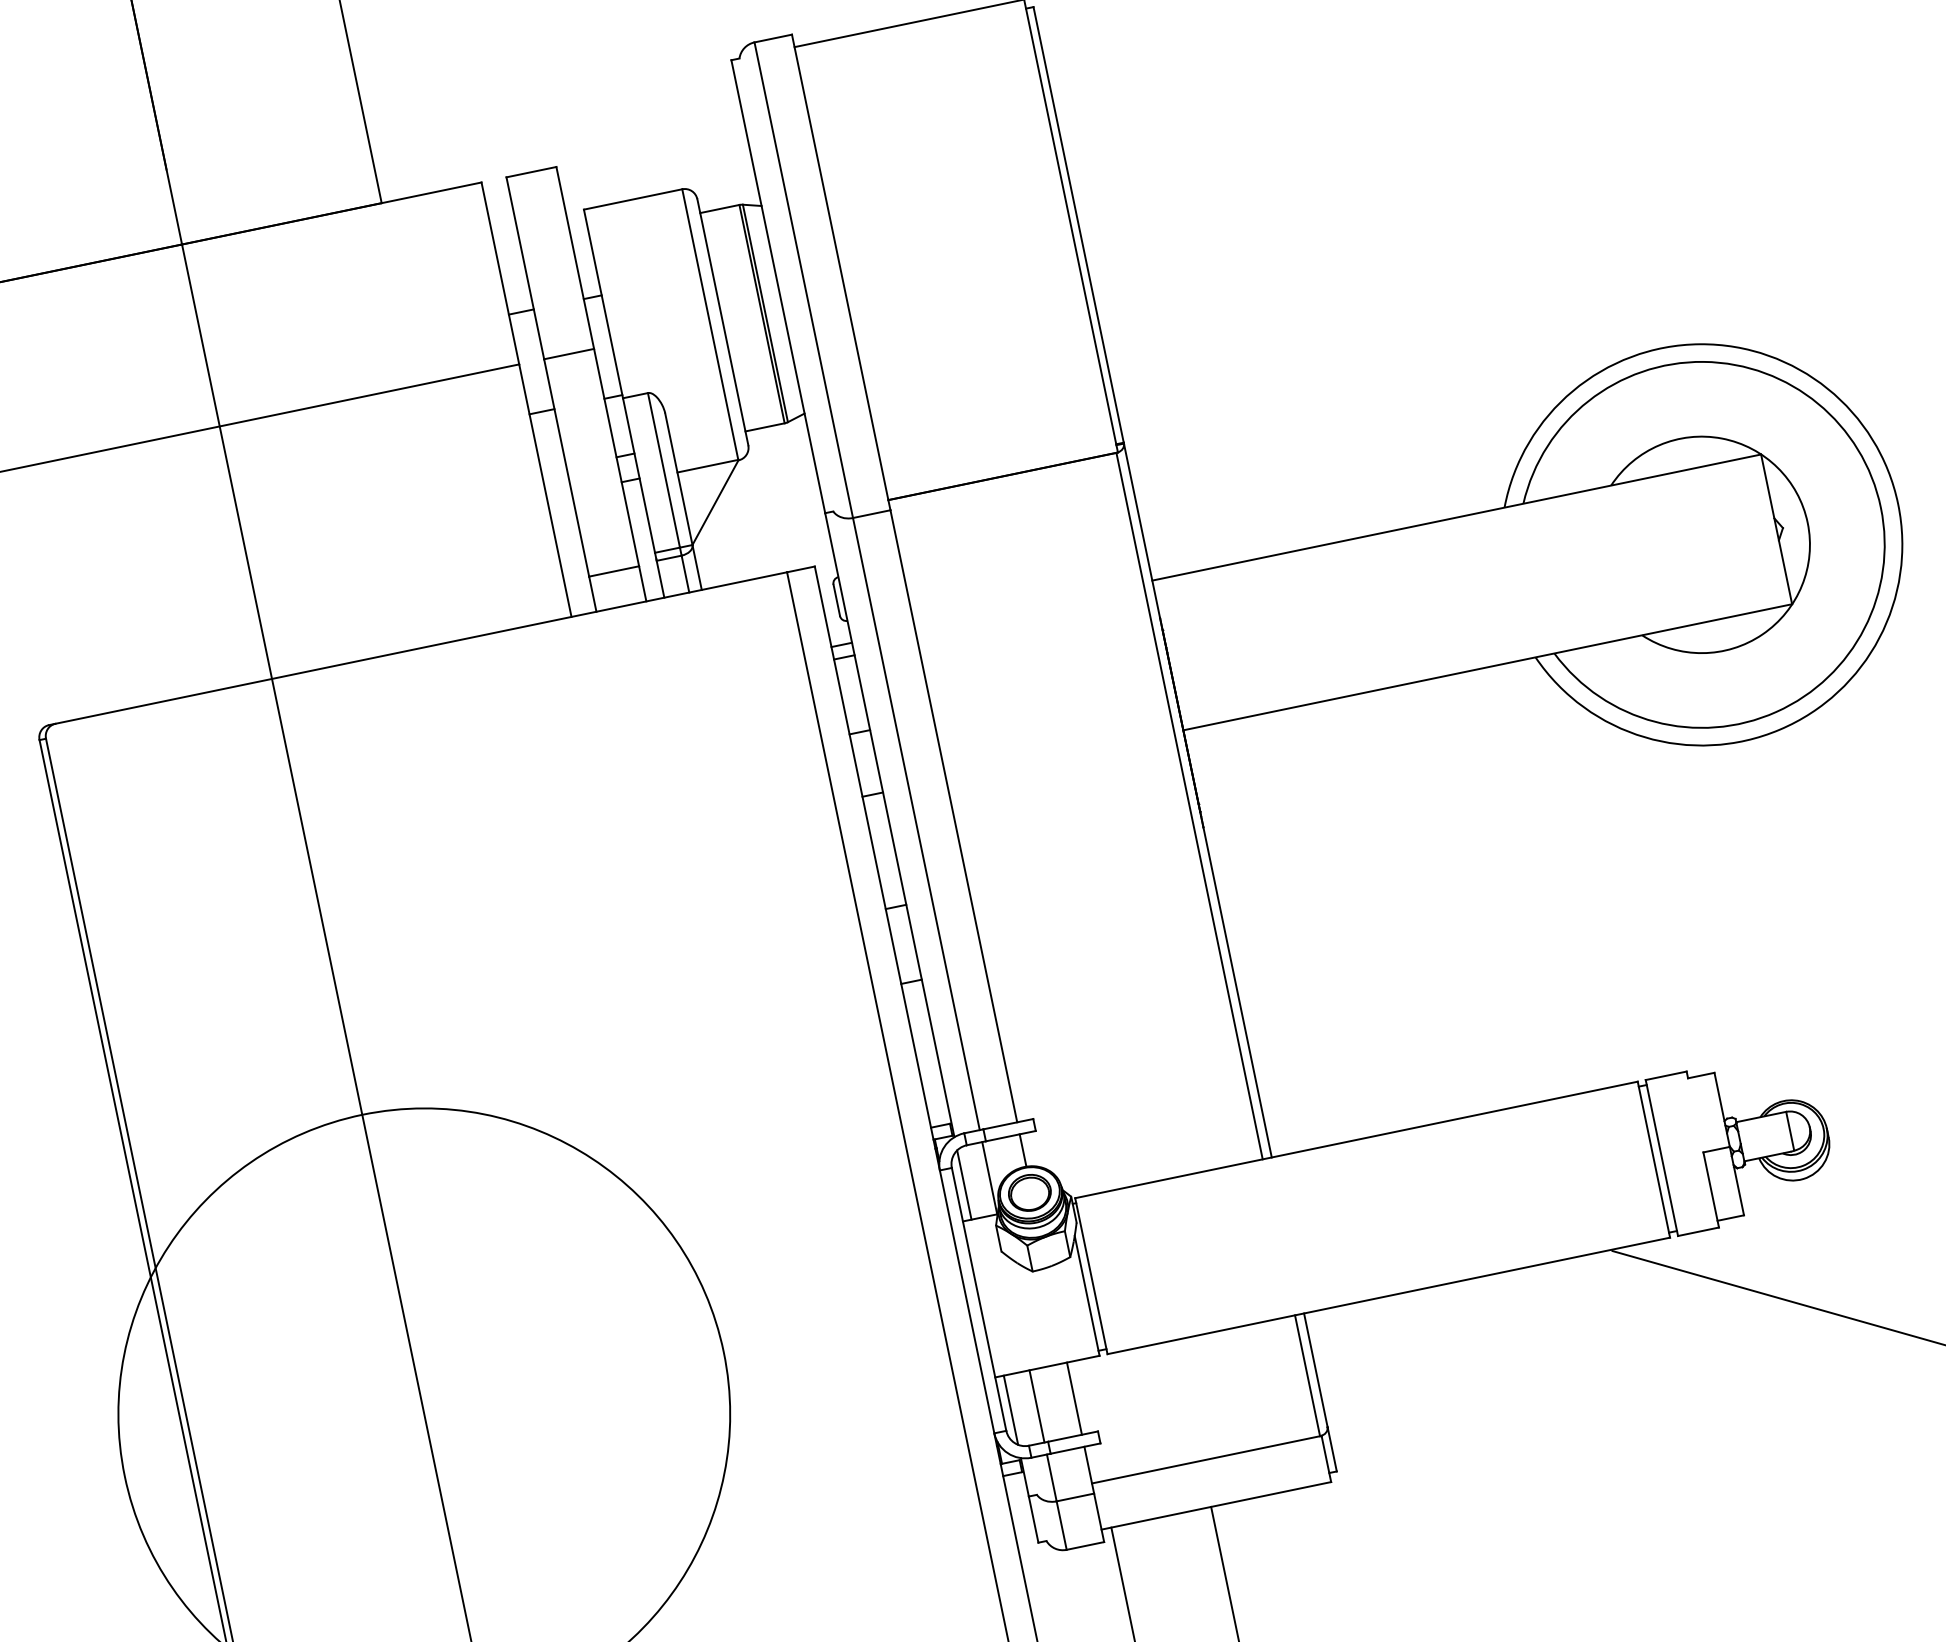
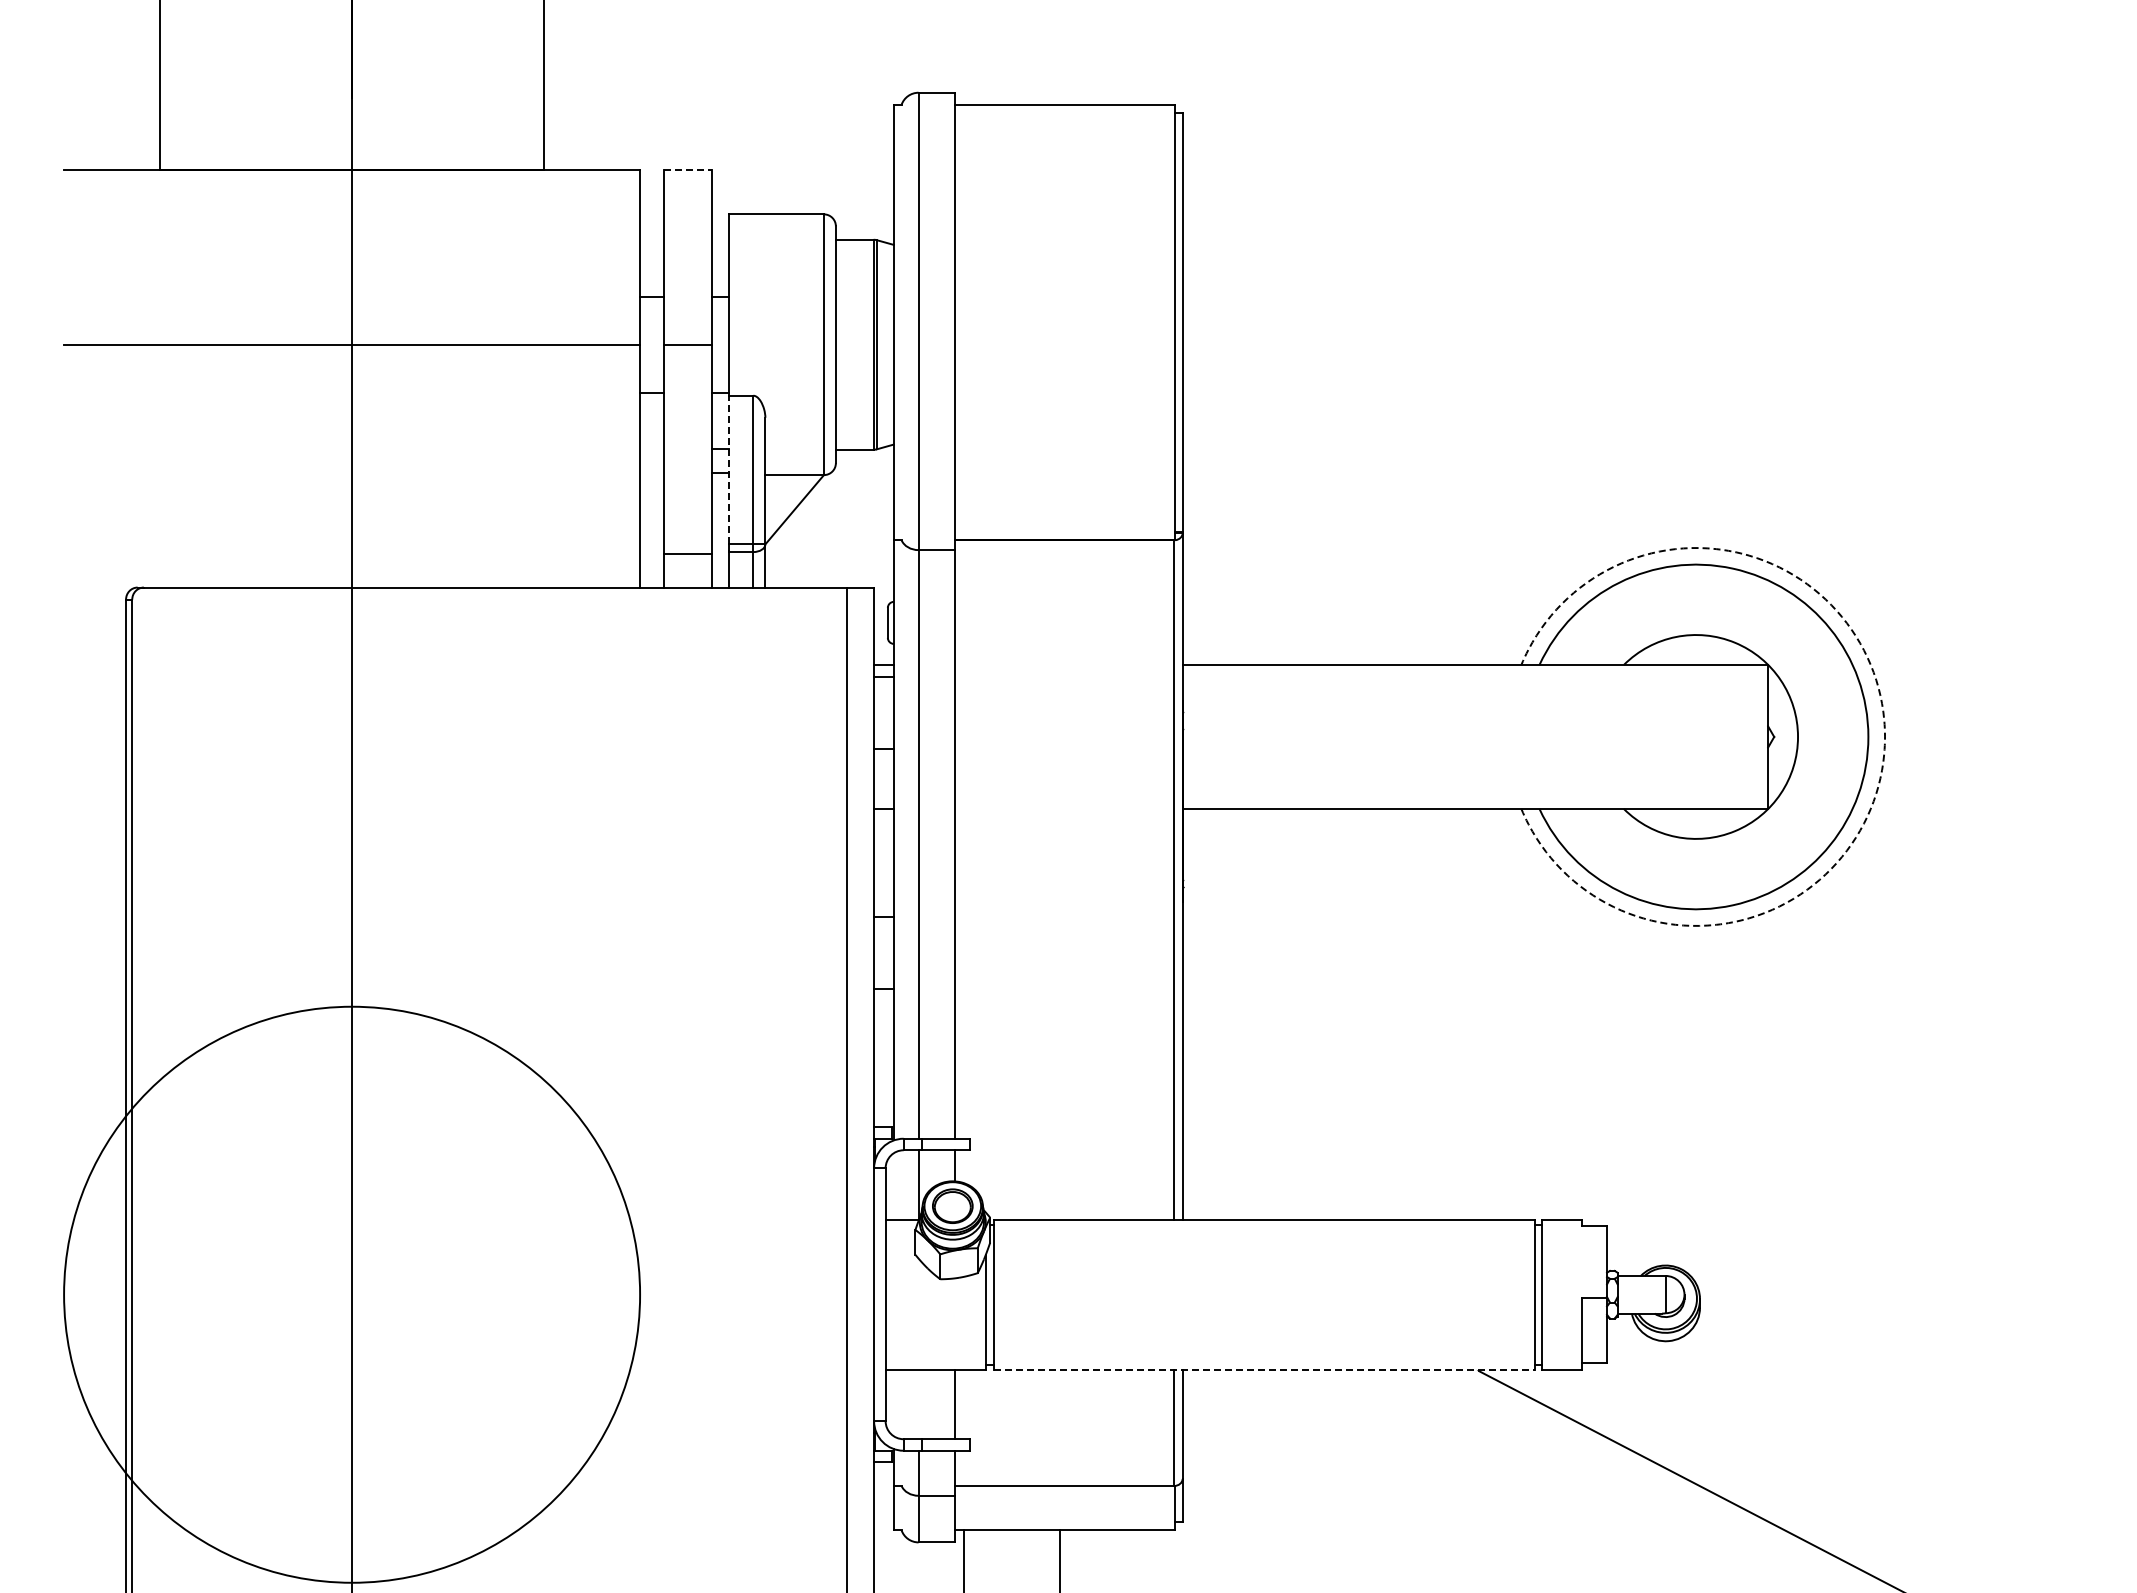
line: (531, 171) -> (688, 169), solid -> dashed
line: (639, 474) -> (729, 469), solid -> dashed
arc: (1898, 503) -> (1885, 736), solid -> dashed
line: (963, 1185) -> (893, 1186), removed
line: (1389, 1295) -> (1264, 1369), solid -> dashed
line: (1036, 1406) -> (918, 1404), removed
line: (1010, 1409) -> (893, 1402), removed

